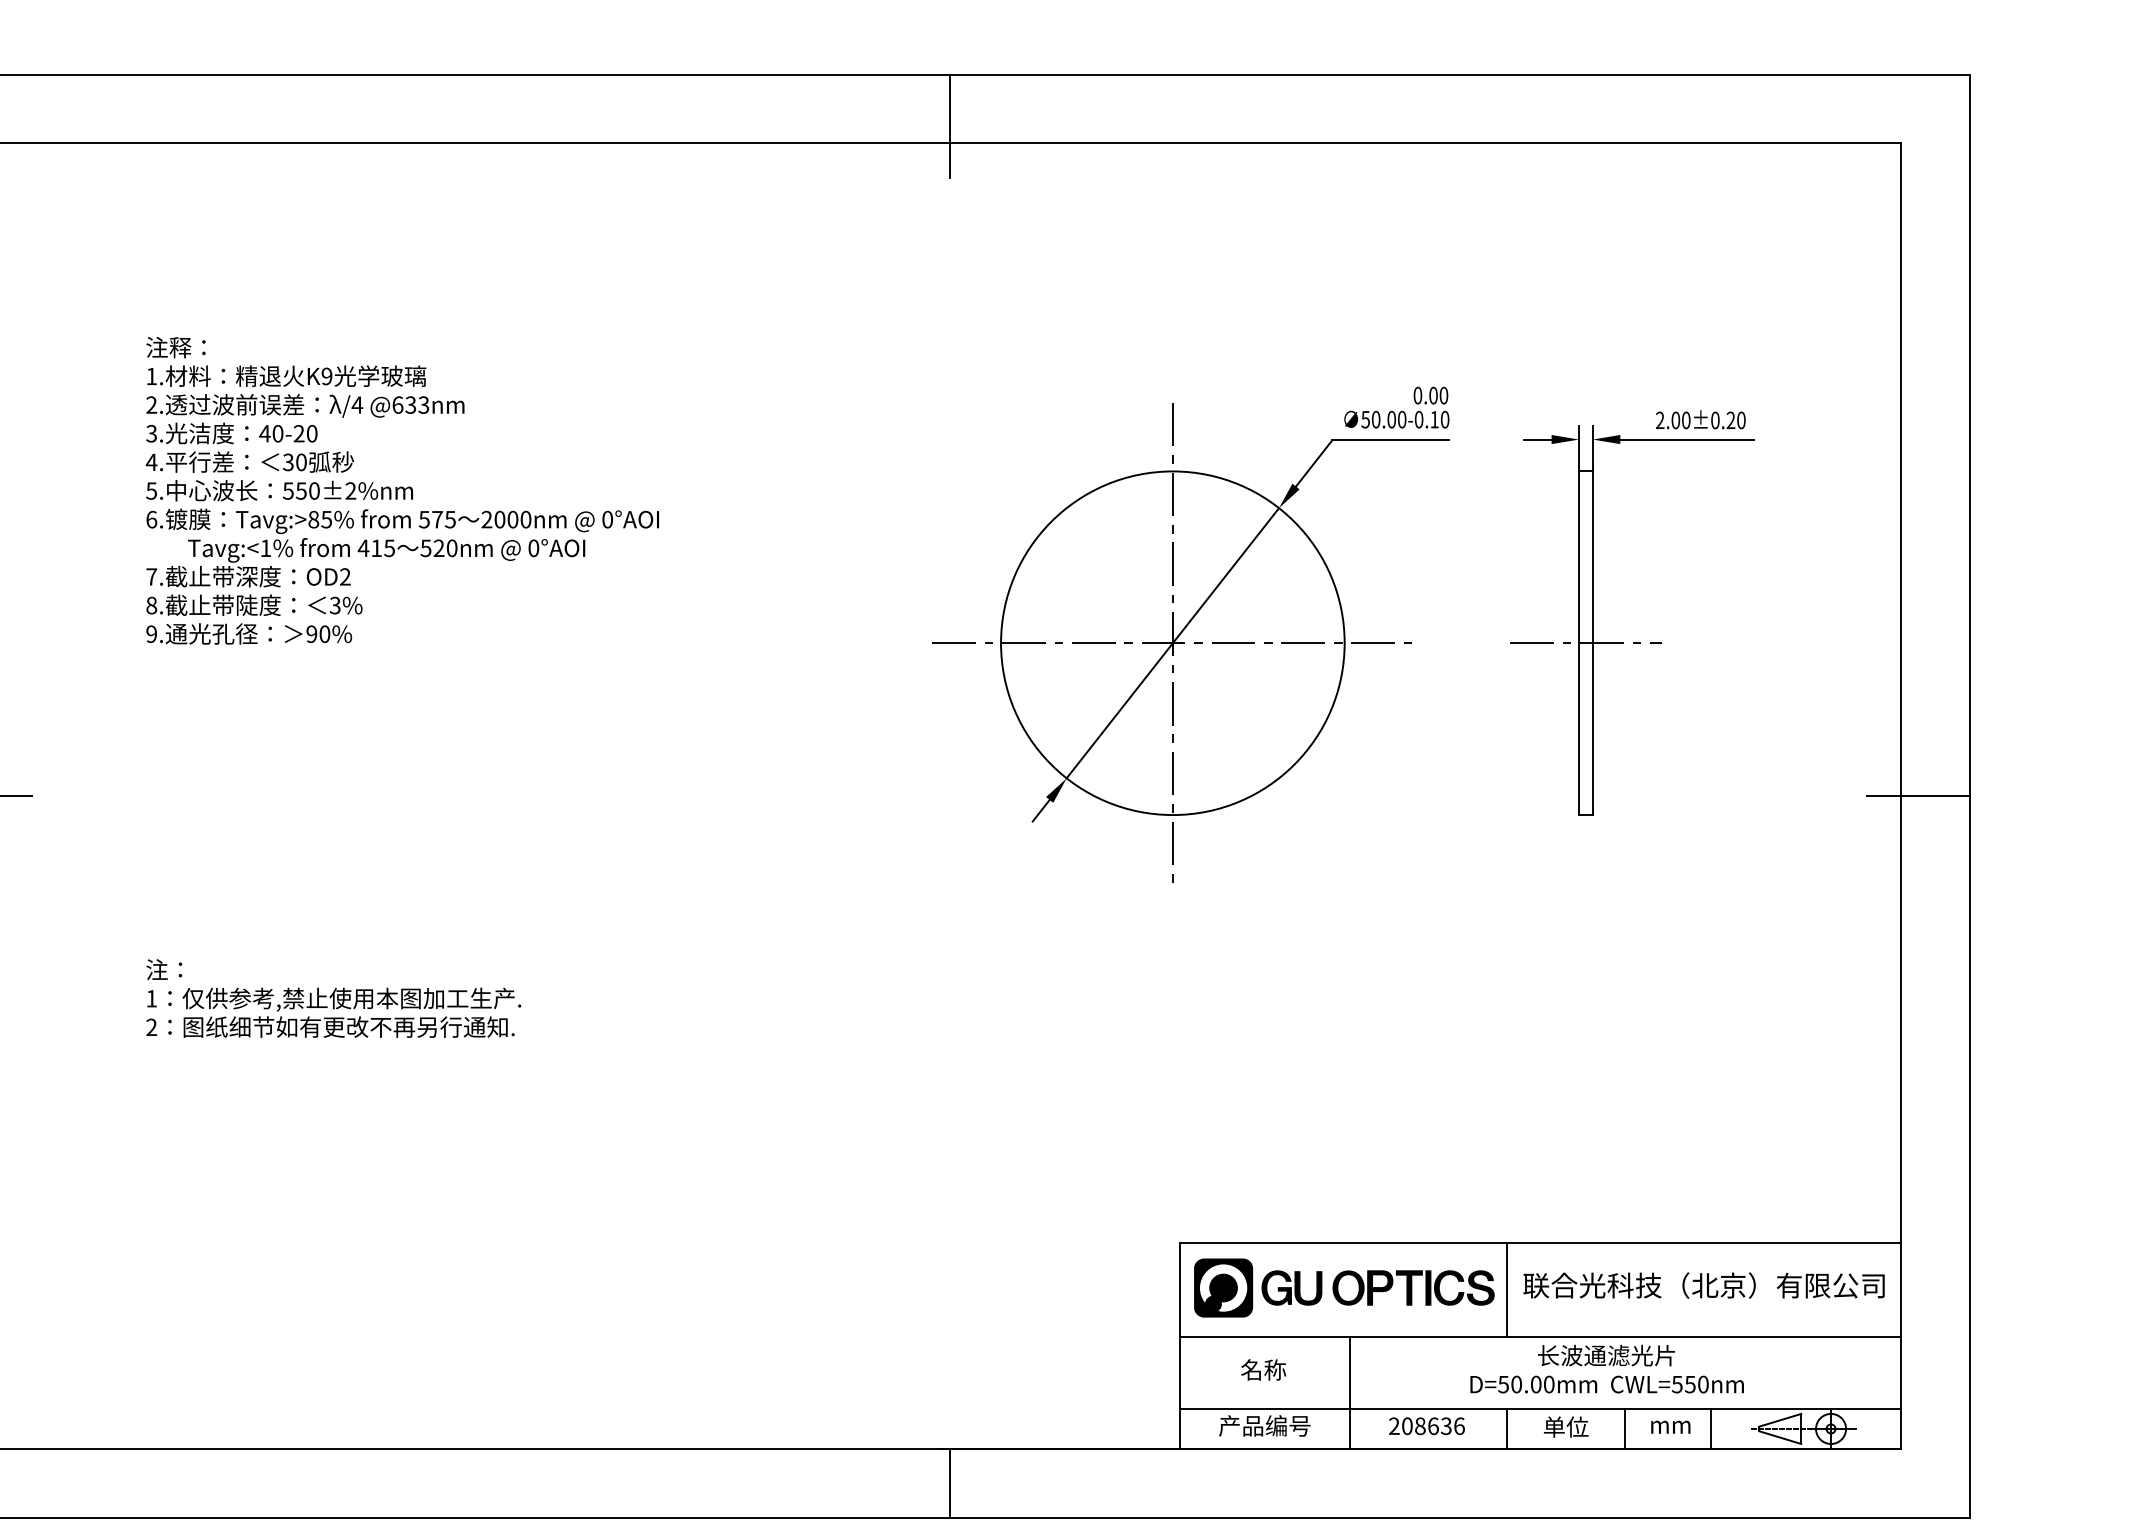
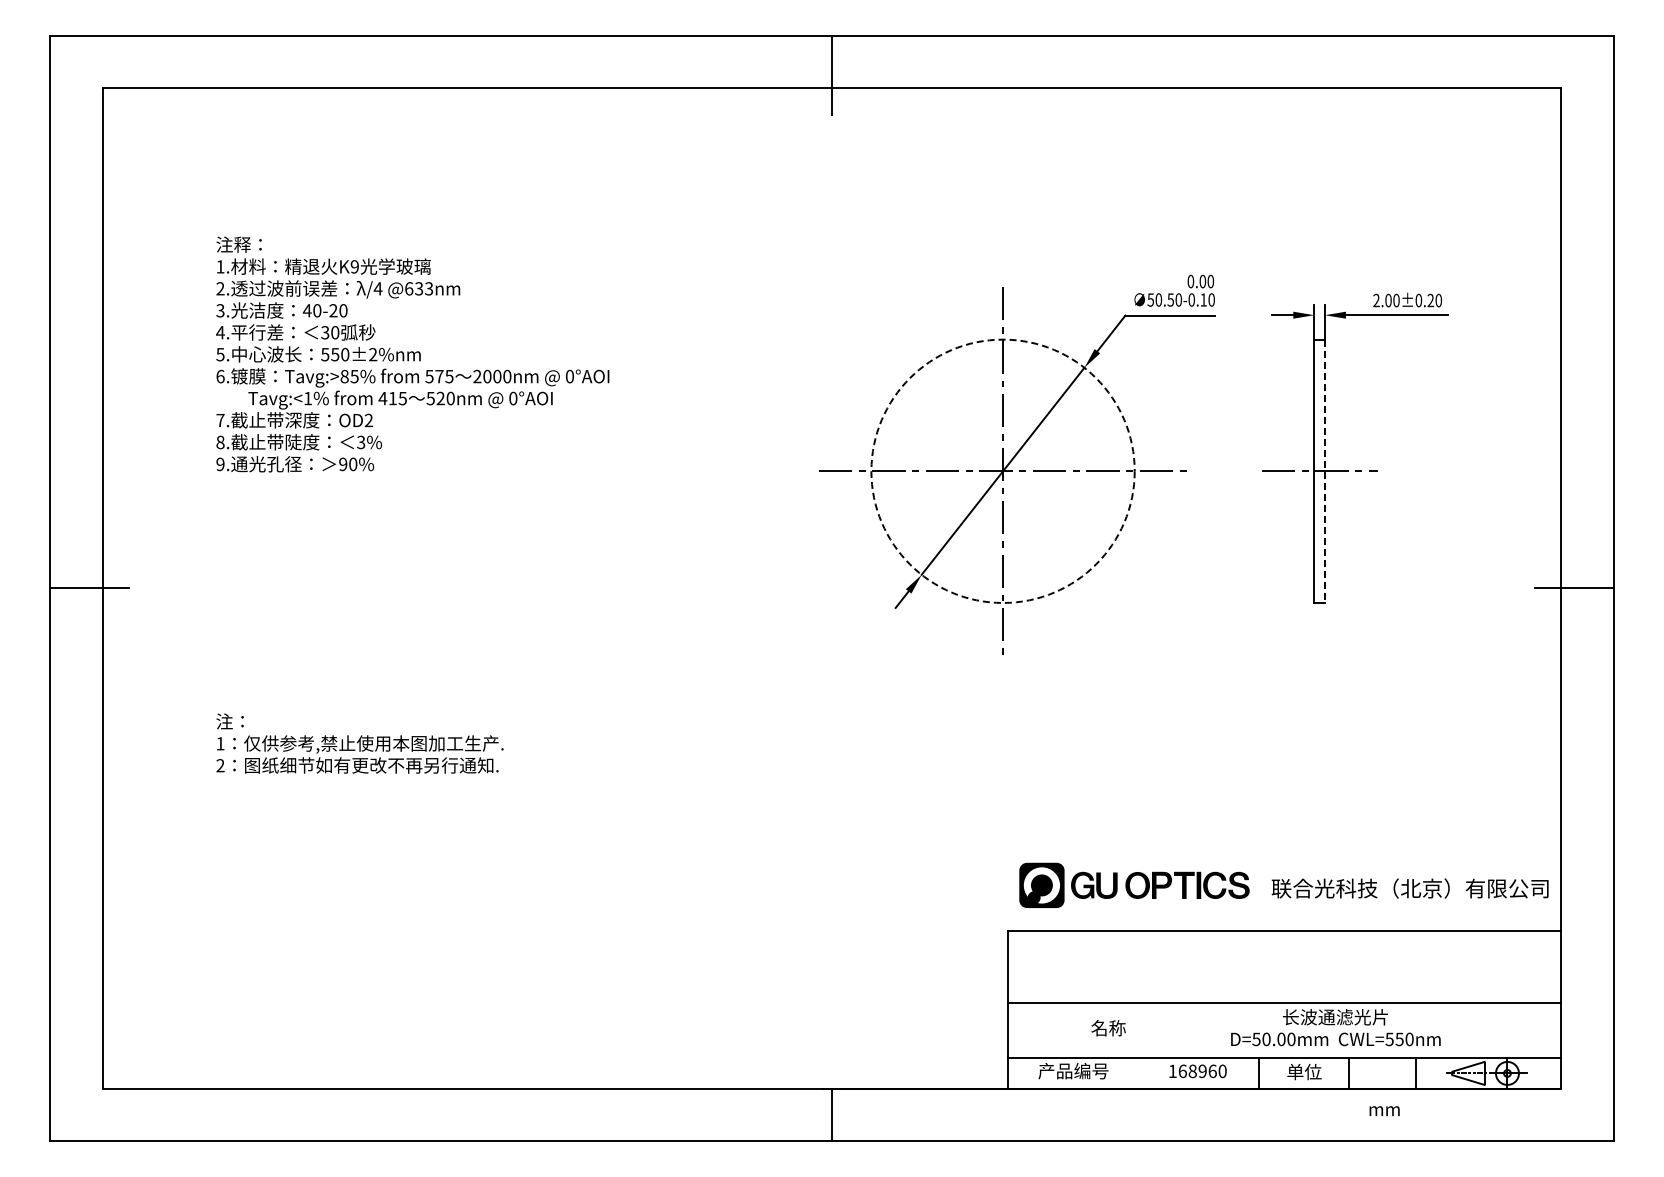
text: (1391, 419) -> (1170, 299), 50.00 -> 50.50
circle: (1172, 642) -> (1002, 470), solid -> dashed
line: (1592, 643) -> (1324, 471), solid -> dashed
text: (1703, 1285) -> (1409, 888), moved
part: (1344, 1286) -> (1134, 884), moved
line: (1507, 1289) -> (1259, 966), removed
text: (1263, 1370) -> (1108, 1028), moved
line: (1349, 1392) -> (1138, 1045), removed
text: (1426, 1426) -> (1197, 1071), 208636 -> 168960
text: (1670, 1427) -> (1384, 1111), moved

